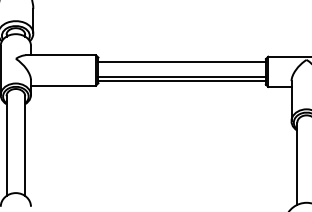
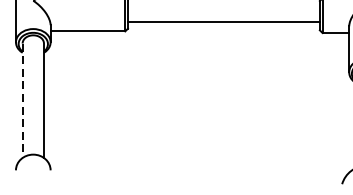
line: (181, 62) -> (223, 4), removed
line: (181, 80) -> (223, 25), removed
line: (6, 146) -> (22, 101), solid -> dashed

